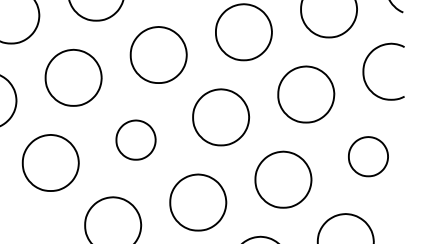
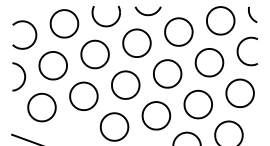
part: (135, 138) -> (125, 84), size x1.43
part: (367, 155) -> (239, 92), size x1.43

